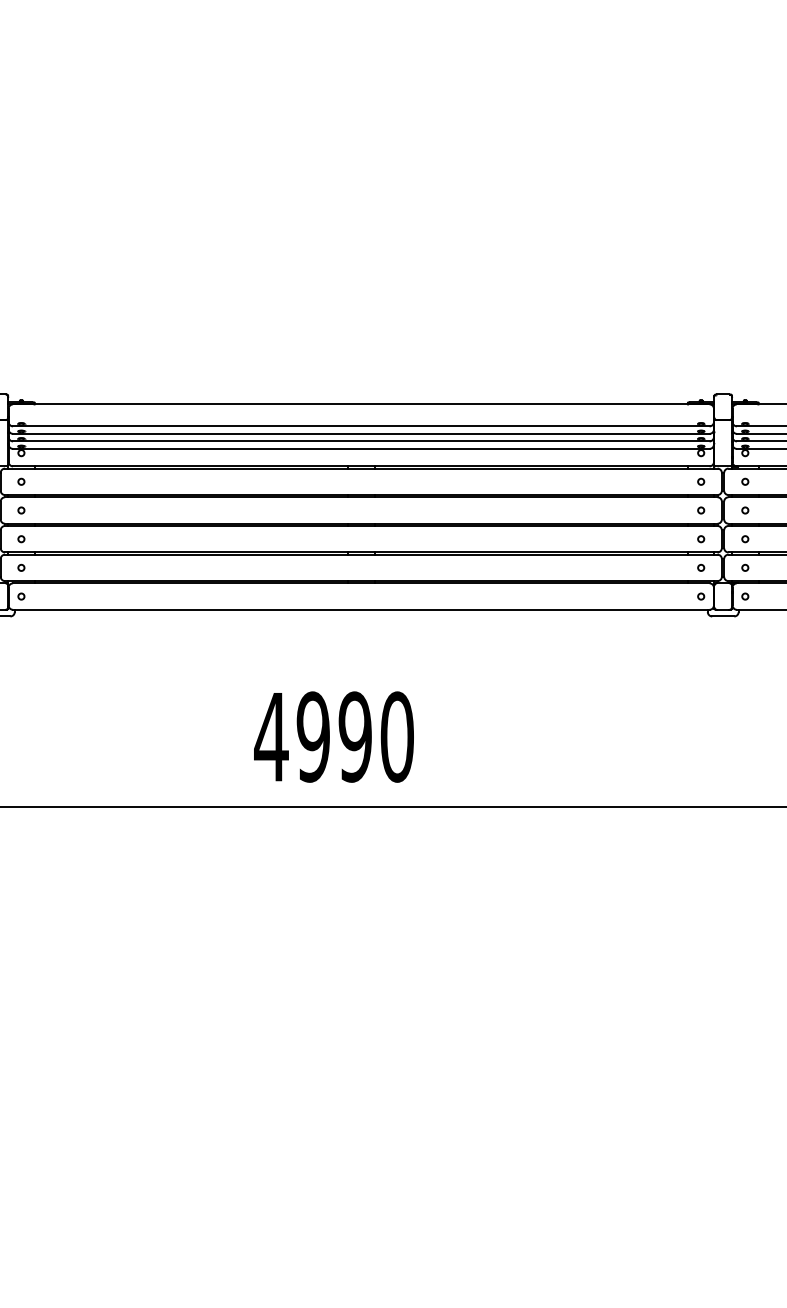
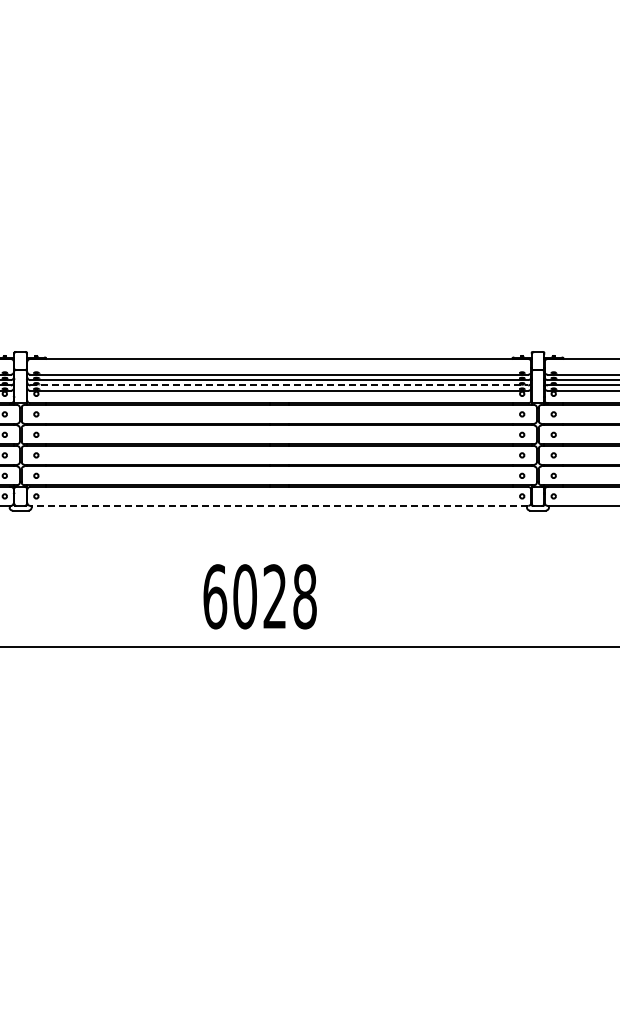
line: (361, 441) -> (279, 385), solid -> dashed
line: (361, 609) -> (279, 505), solid -> dashed
text: (333, 736) -> (259, 596), 4990 -> 6028

